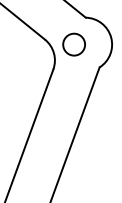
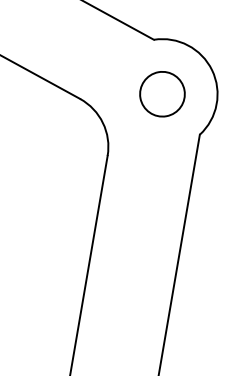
circle: (73, 44) -> (161, 94), moved

